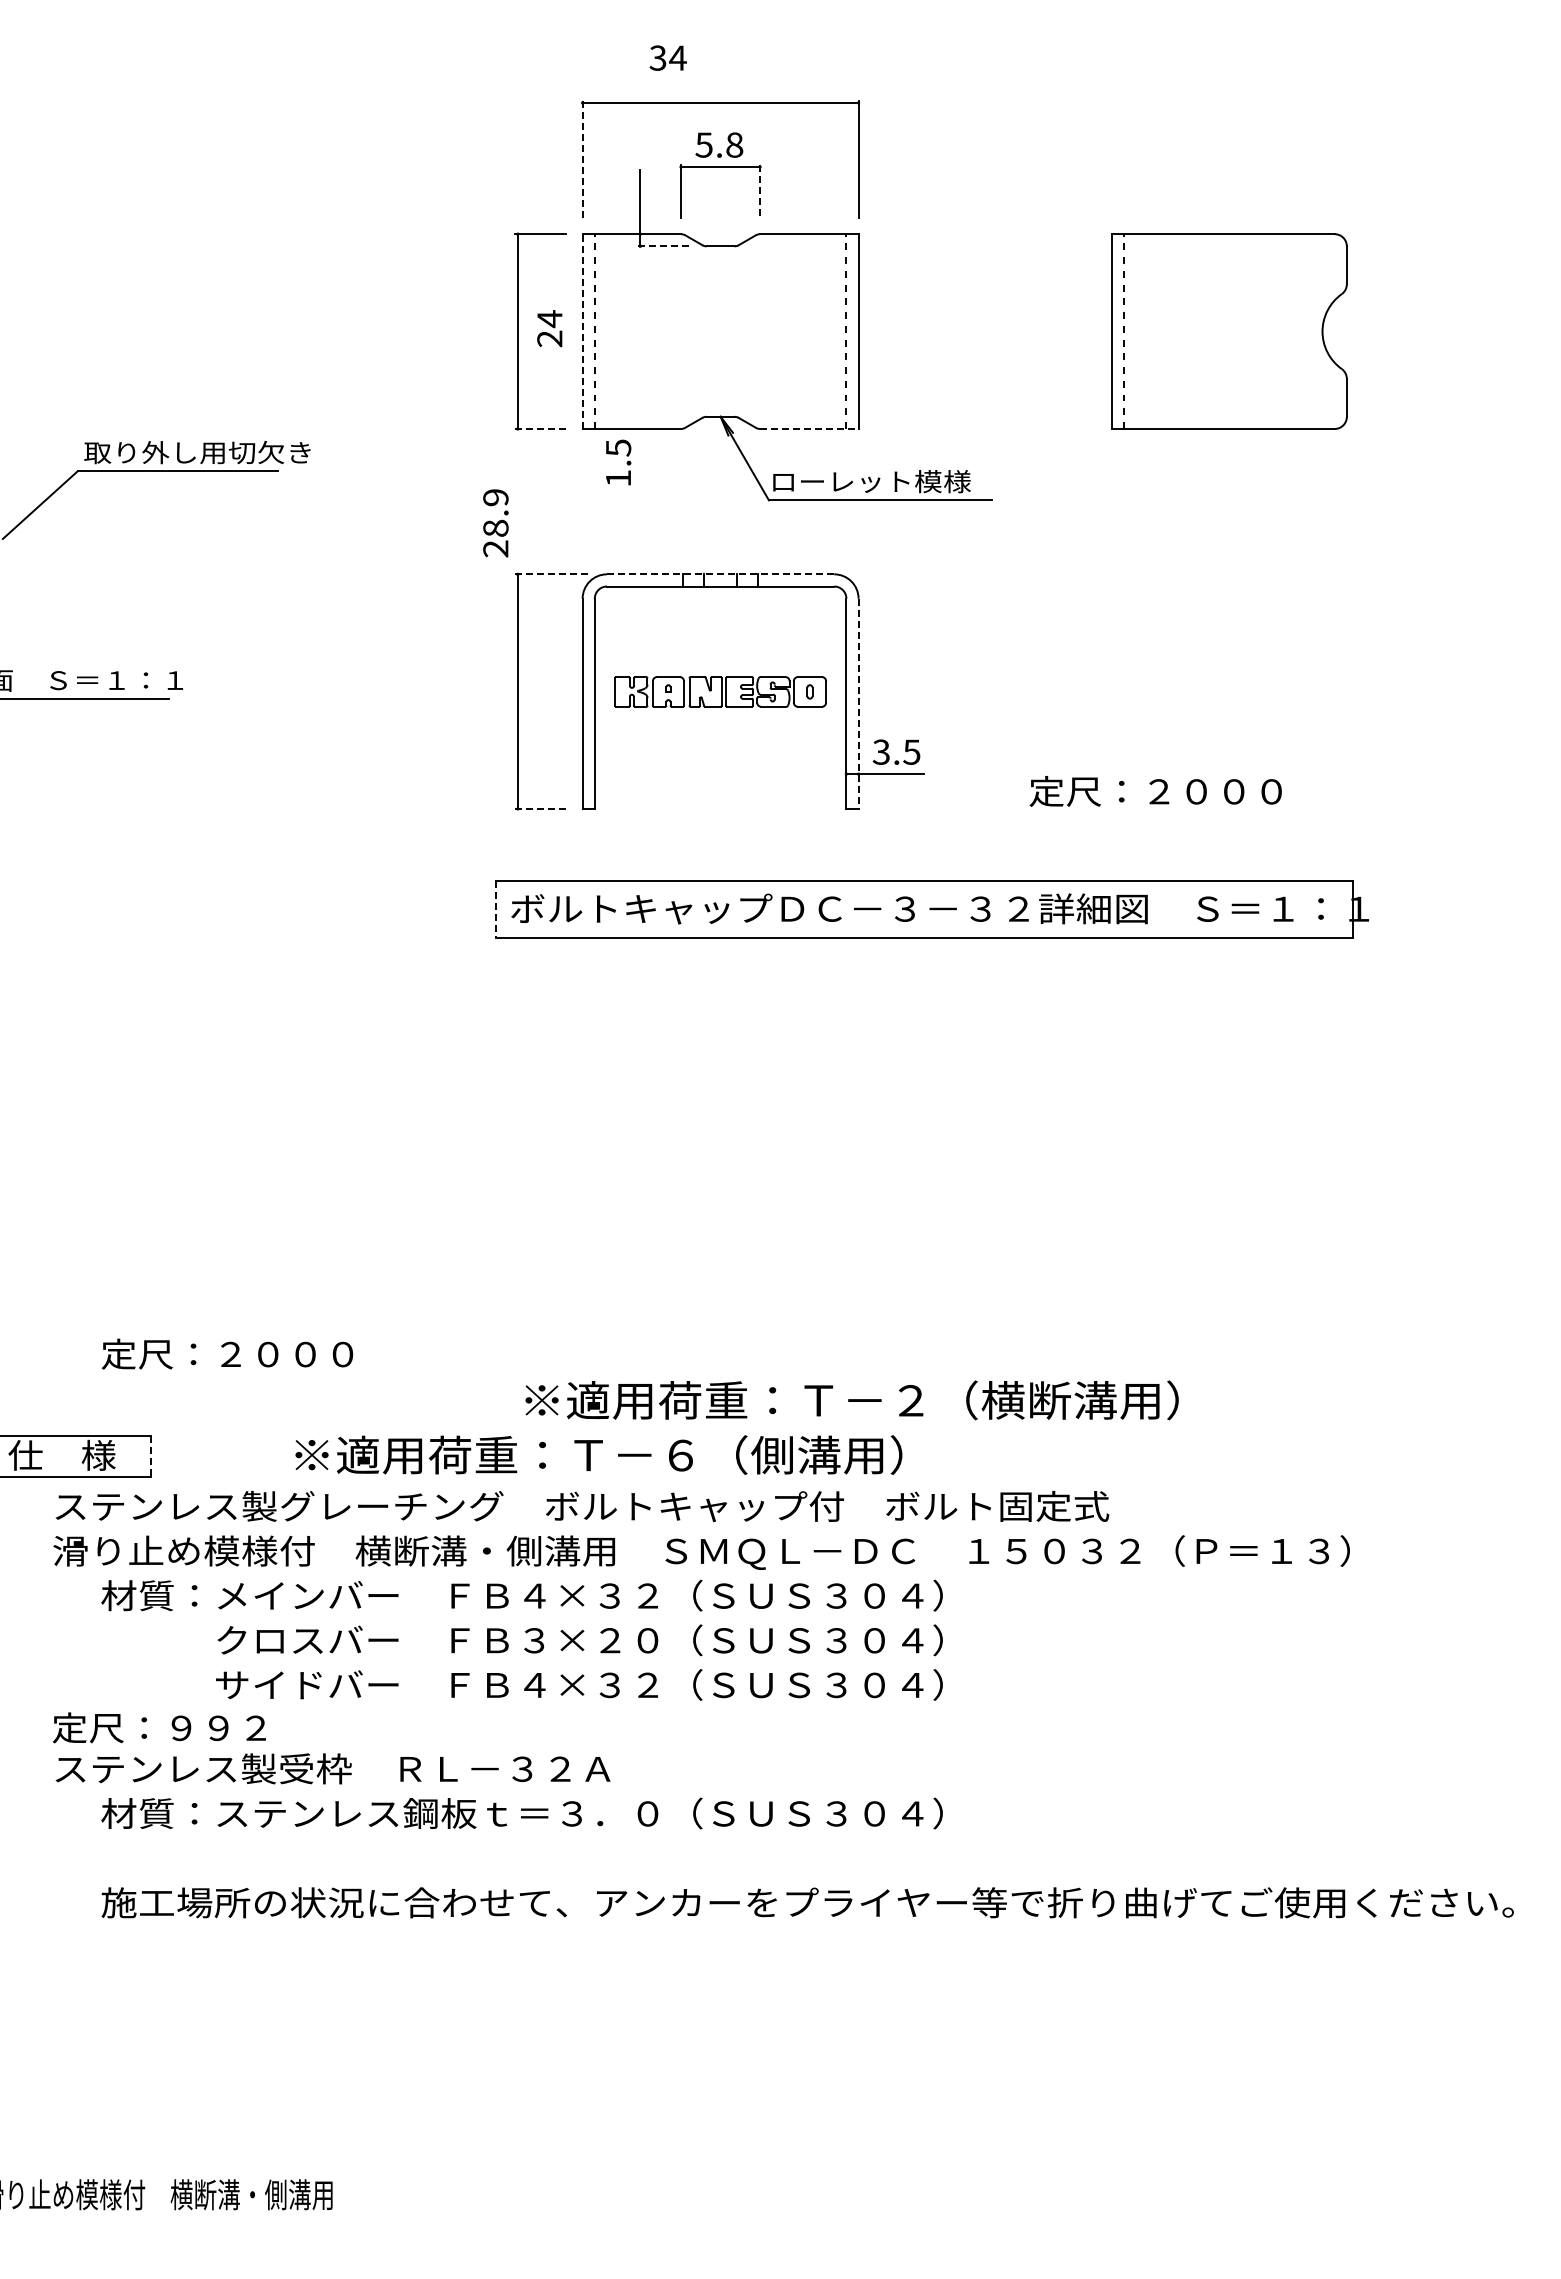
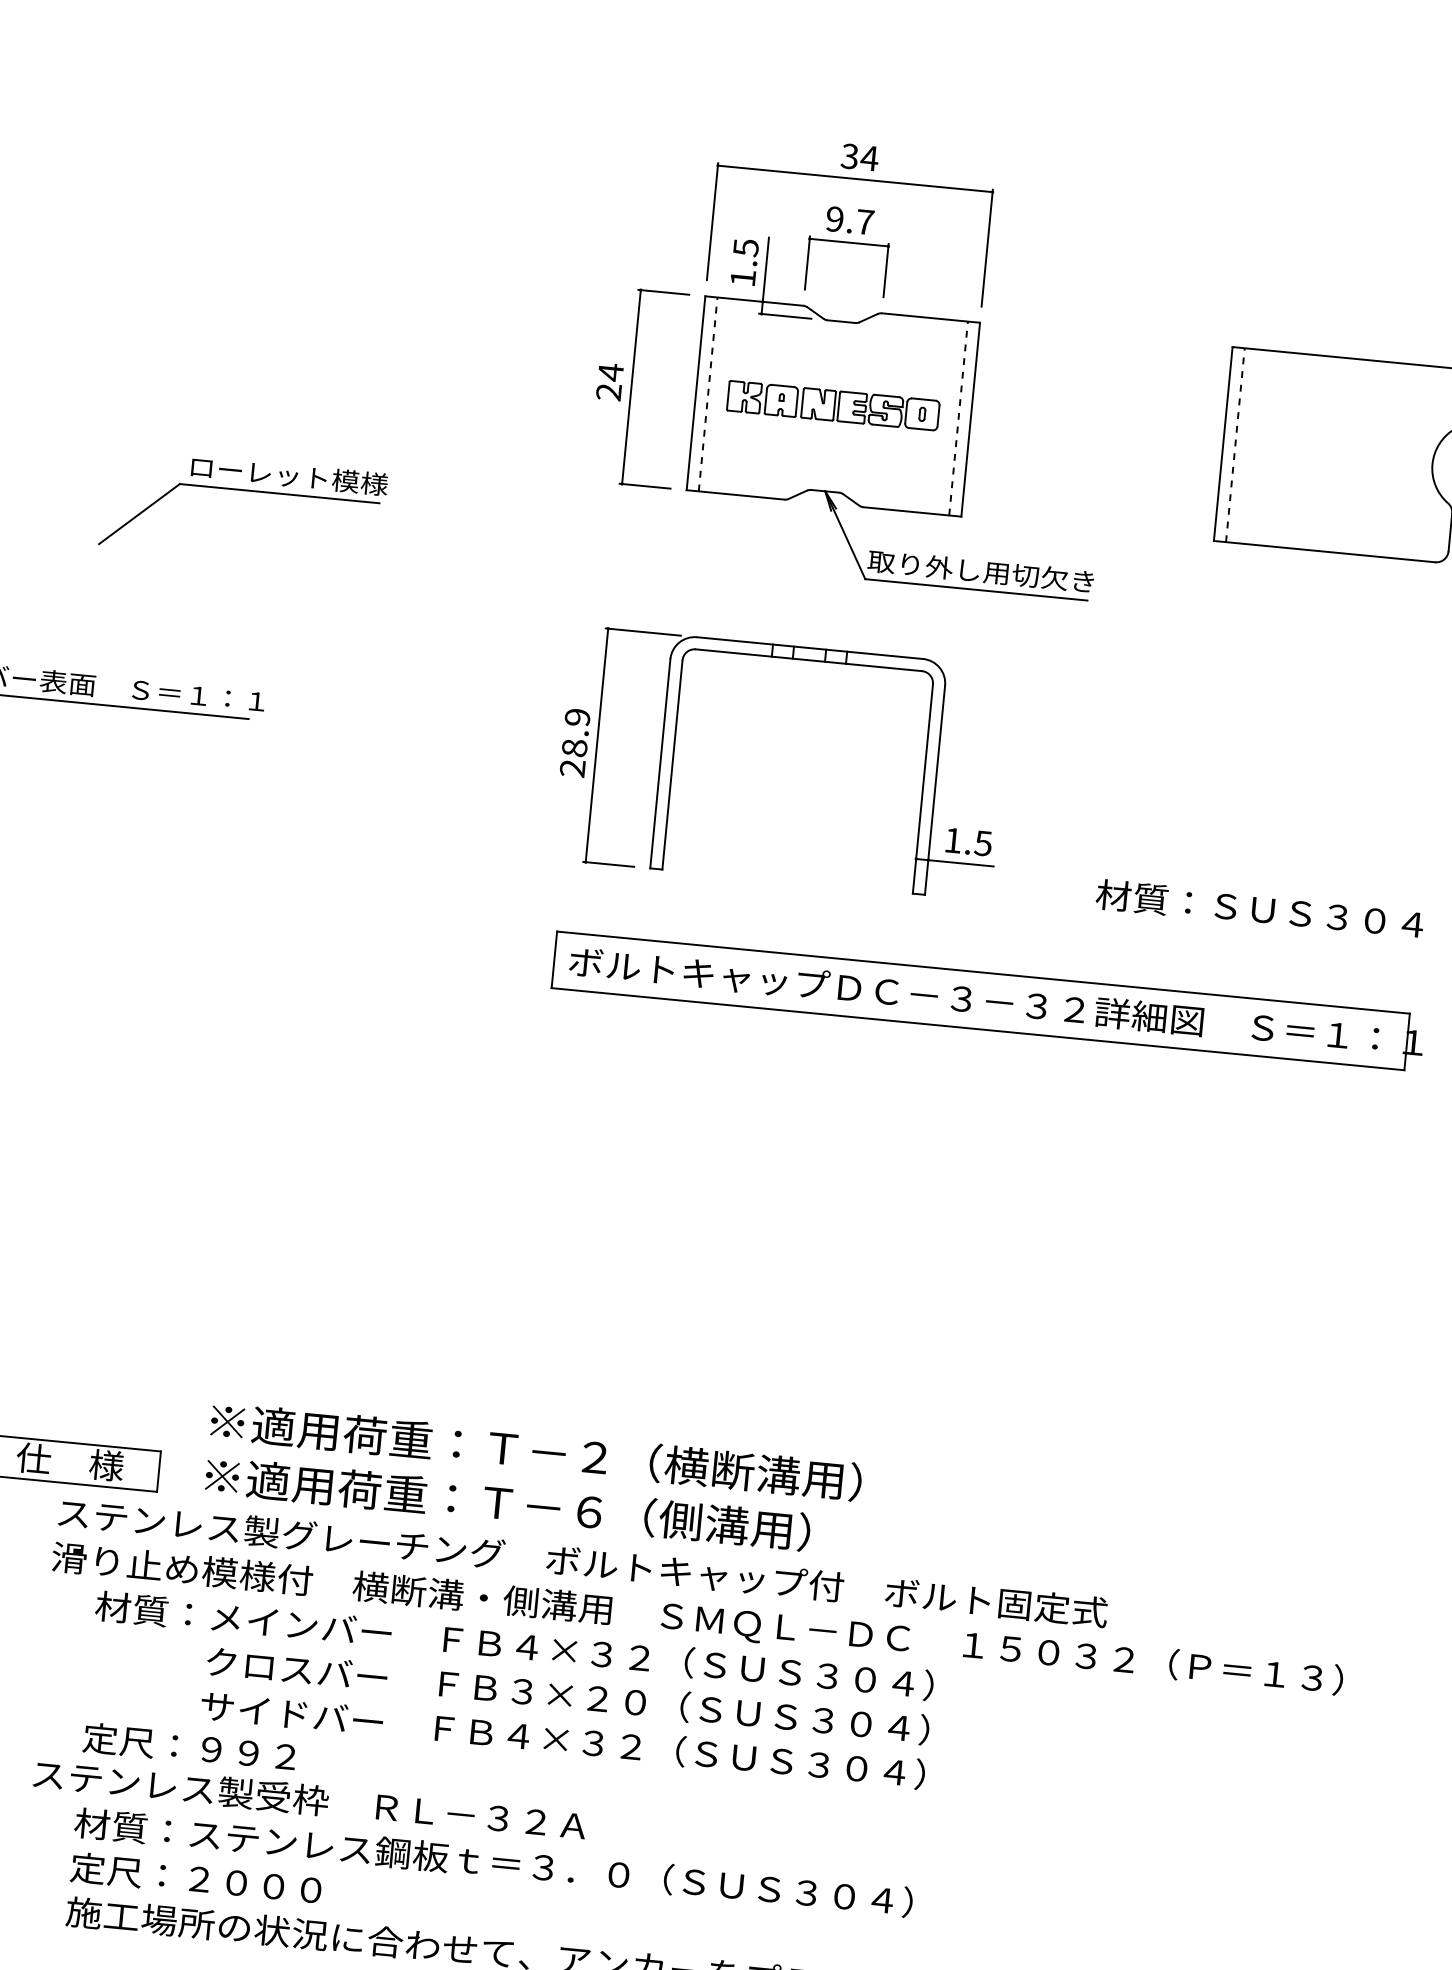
text: (667, 57) -> (859, 156), moved
text: (719, 144) -> (850, 220), 5.8 -> 9.7
line: (582, 159) -> (712, 221), dashed -> solid
line: (760, 191) -> (886, 270), dashed -> solid
line: (664, 246) -> (785, 316), dashed -> solid
text: (549, 328) -> (609, 381), moved
line: (582, 331) -> (695, 393), dashed -> solid
line: (540, 428) -> (644, 485), dashed -> solid
line: (809, 428) -> (912, 511), dashed -> solid
text: (197, 452) -> (301, 476), 取り外し用切欠き -> ローレット模様
text: (618, 462) -> (744, 262), moved
text: (882, 481) -> (980, 571), ローレット模様 -> 取り外し用切欠き
text: (495, 523) -> (574, 743), moved
line: (553, 574) -> (643, 632), dashed -> solid
line: (720, 574) -> (809, 648), dashed -> solid
part: (720, 691) -> (833, 405), moved
line: (858, 704) -> (934, 790), dashed -> solid
text: (880, 751) -> (952, 839), 3.5 -> 1.5
text: (1193, 791) -> (1259, 909), 定尺：２０００ -> 材質：ＳＵＳ３０４
line: (540, 808) -> (608, 863), dashed -> solid
line: (495, 909) -> (553, 960), dashed -> solid
text: (227, 1353) -> (196, 1878), moved
text: (851, 1400) -> (535, 1451), moved
text: (598, 1454) -> (507, 1503), moved
line: (151, 1457) -> (158, 1472), dashed -> solid
text: (158, 1727) -> (188, 1746), moved

